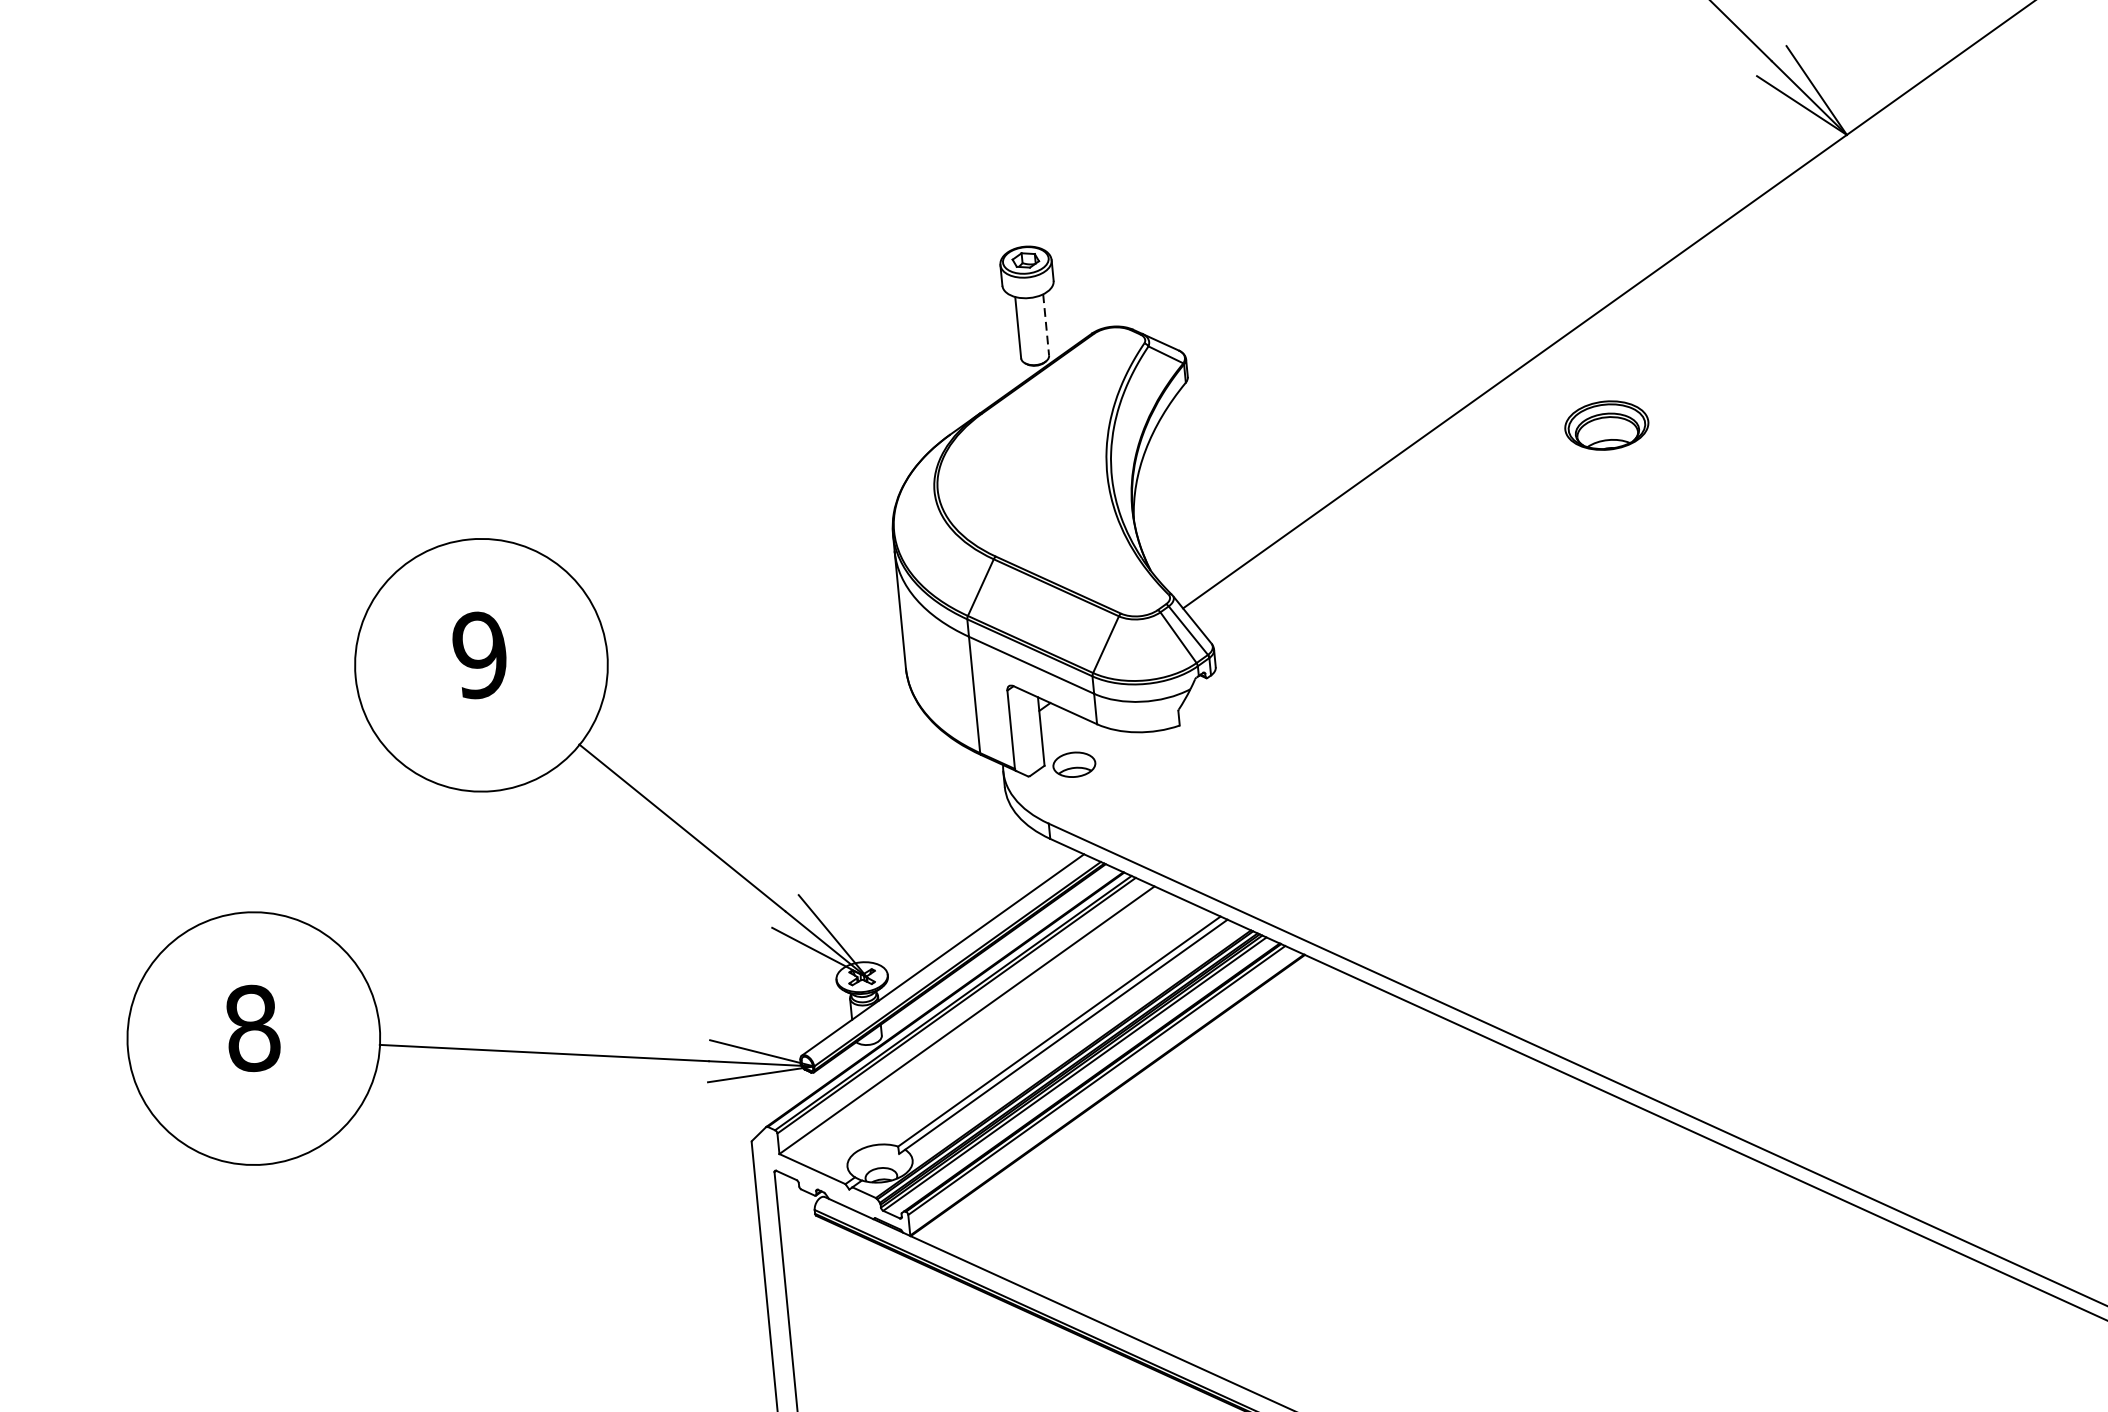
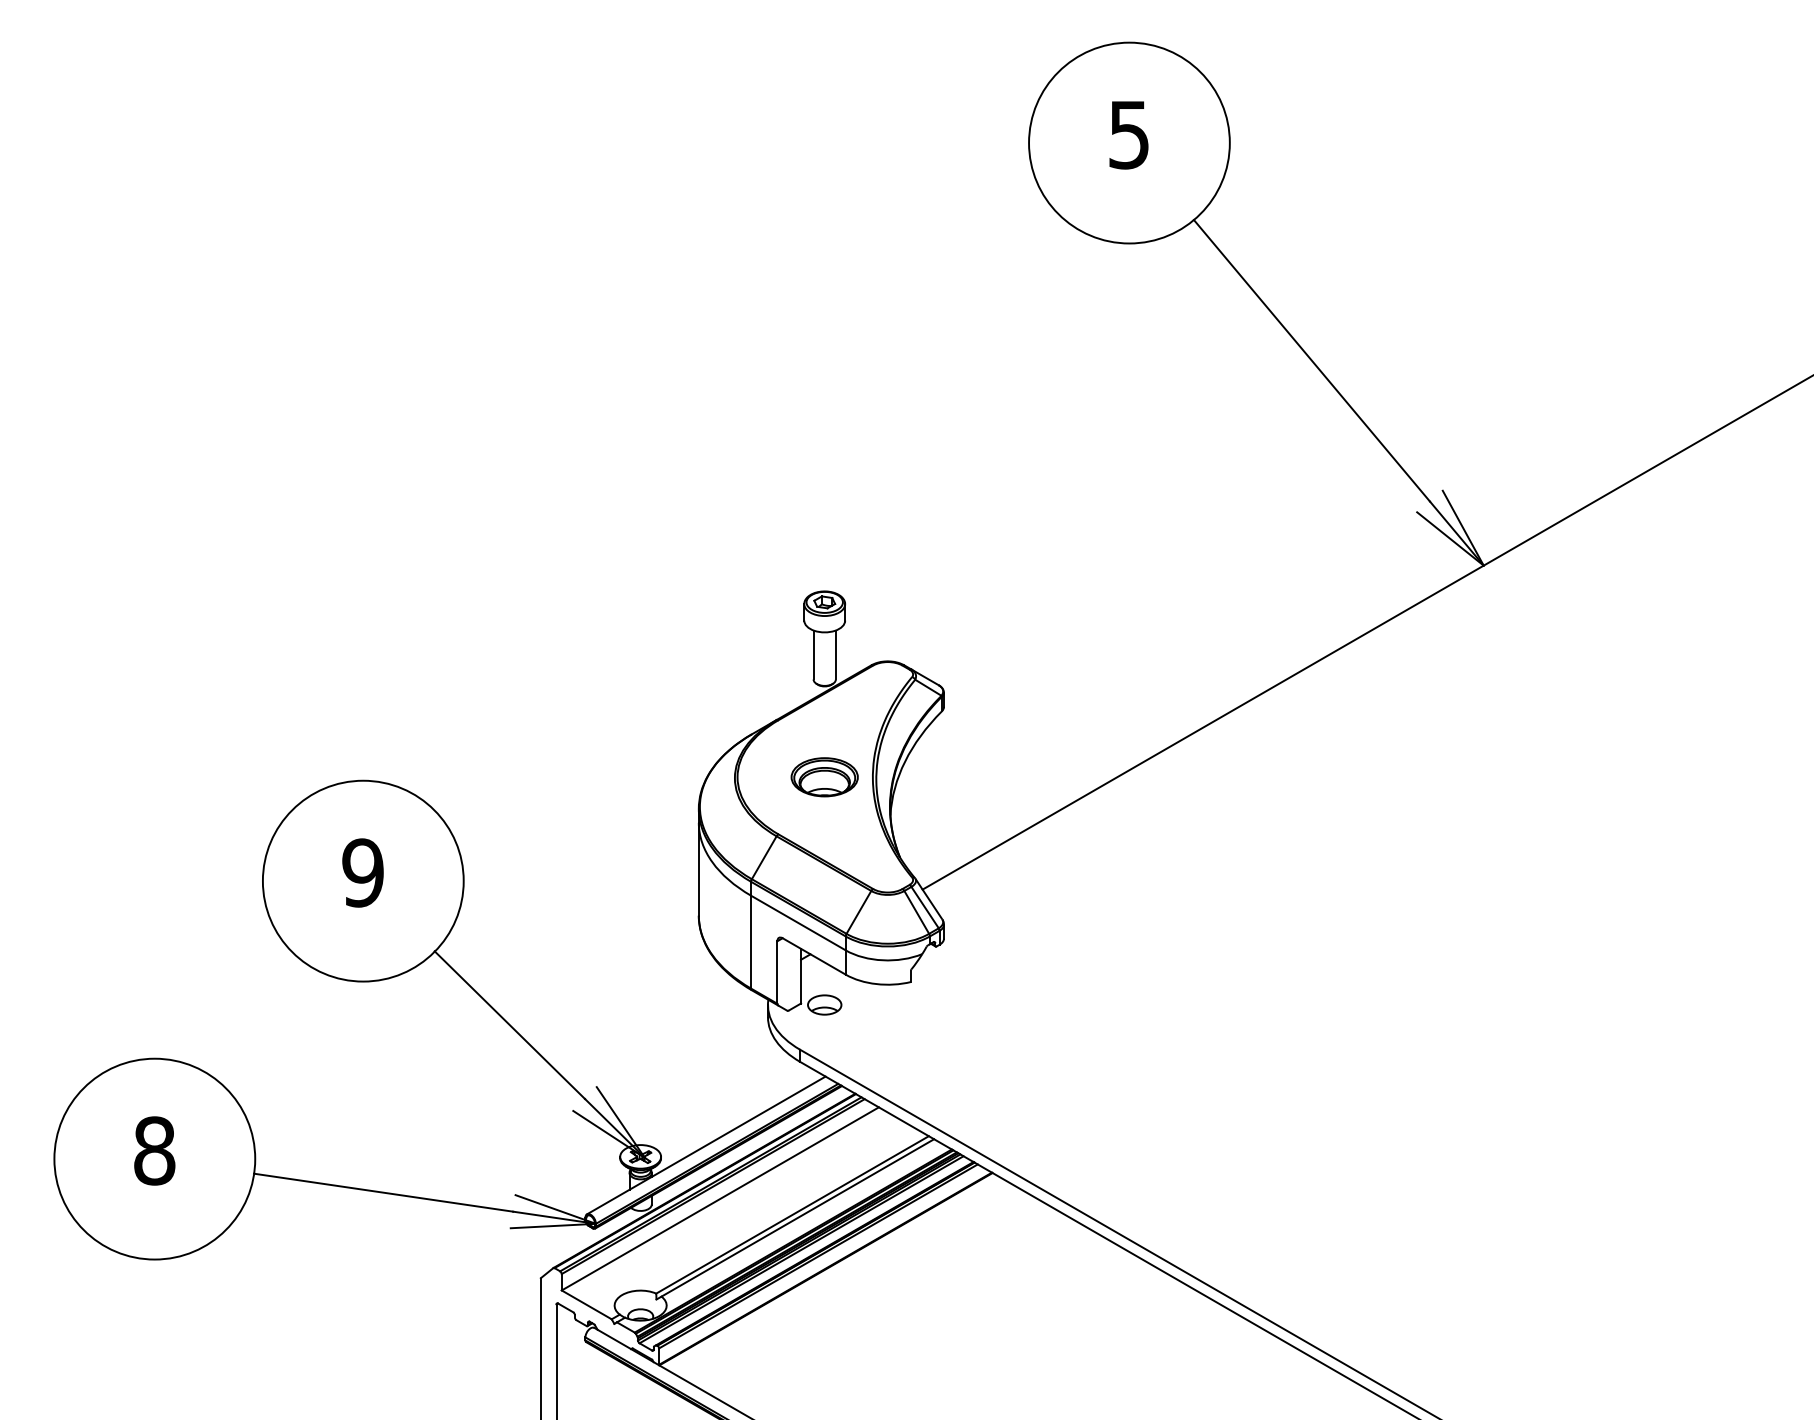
line: (1045, 325) -> (835, 655), dashed -> solid
part: (1606, 425) -> (824, 777), moved

